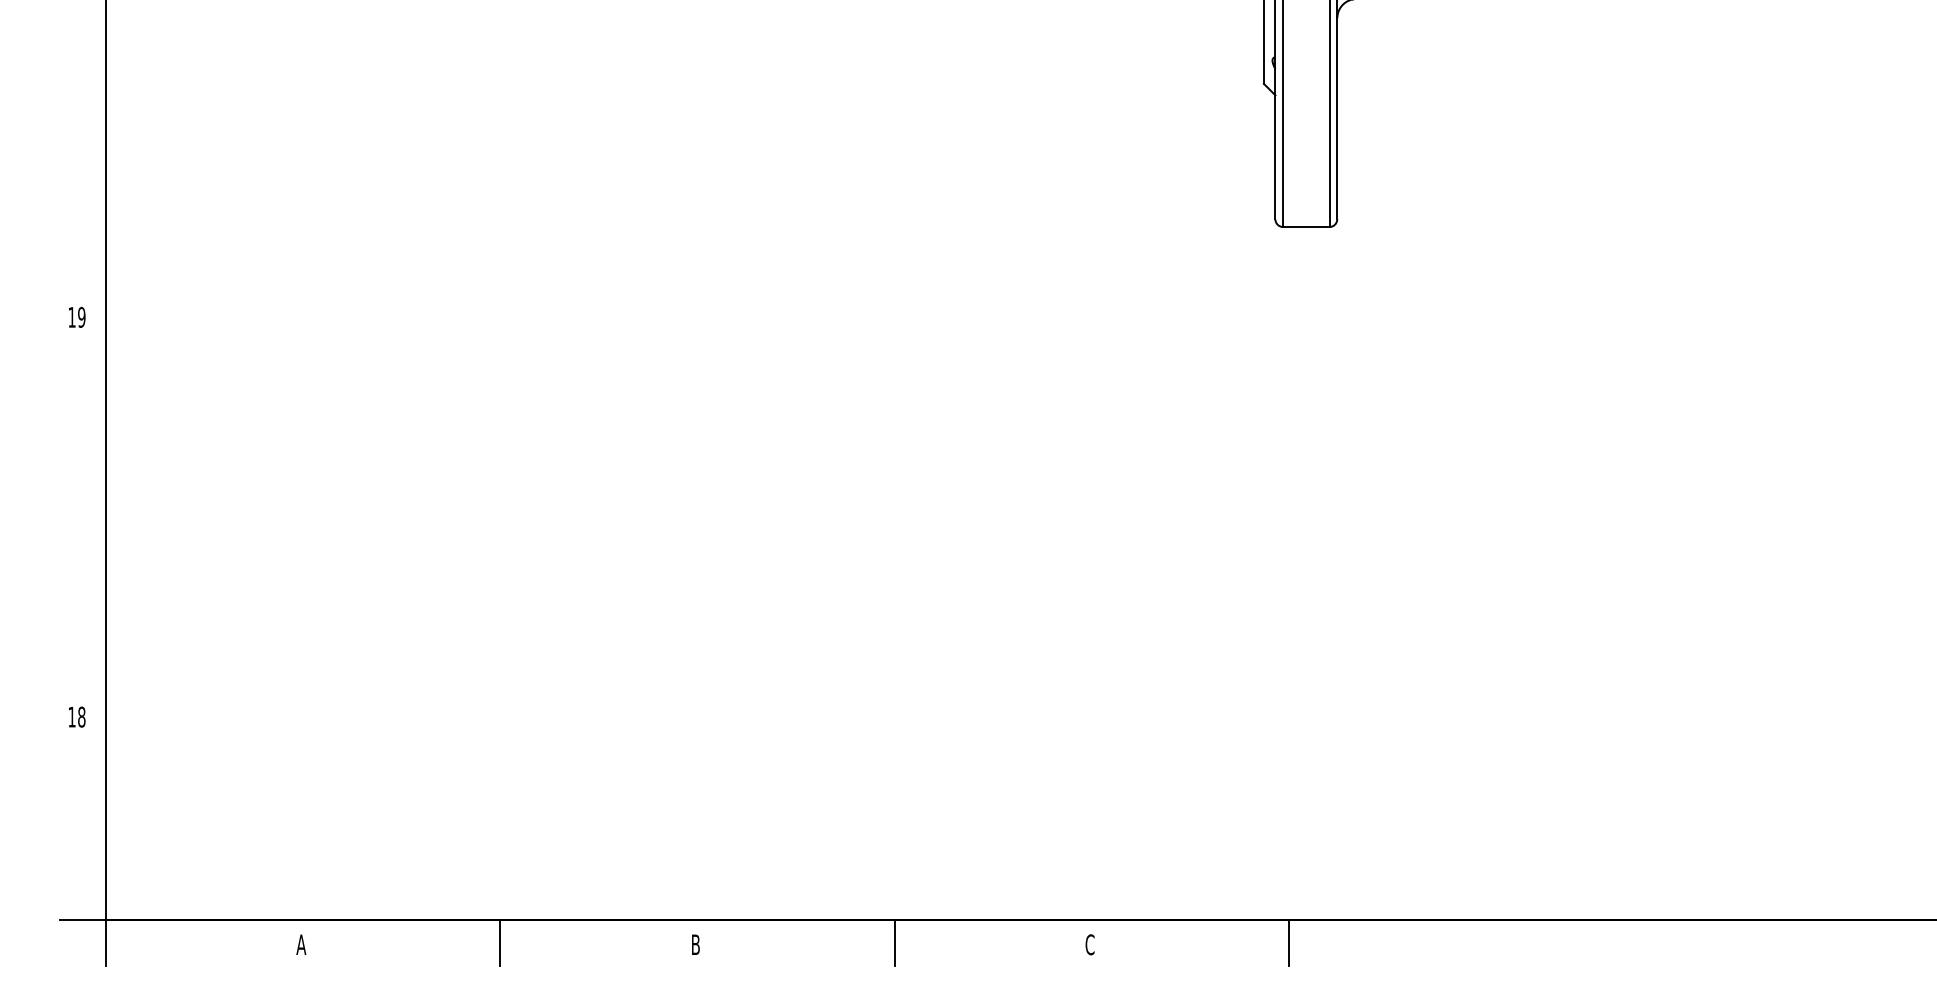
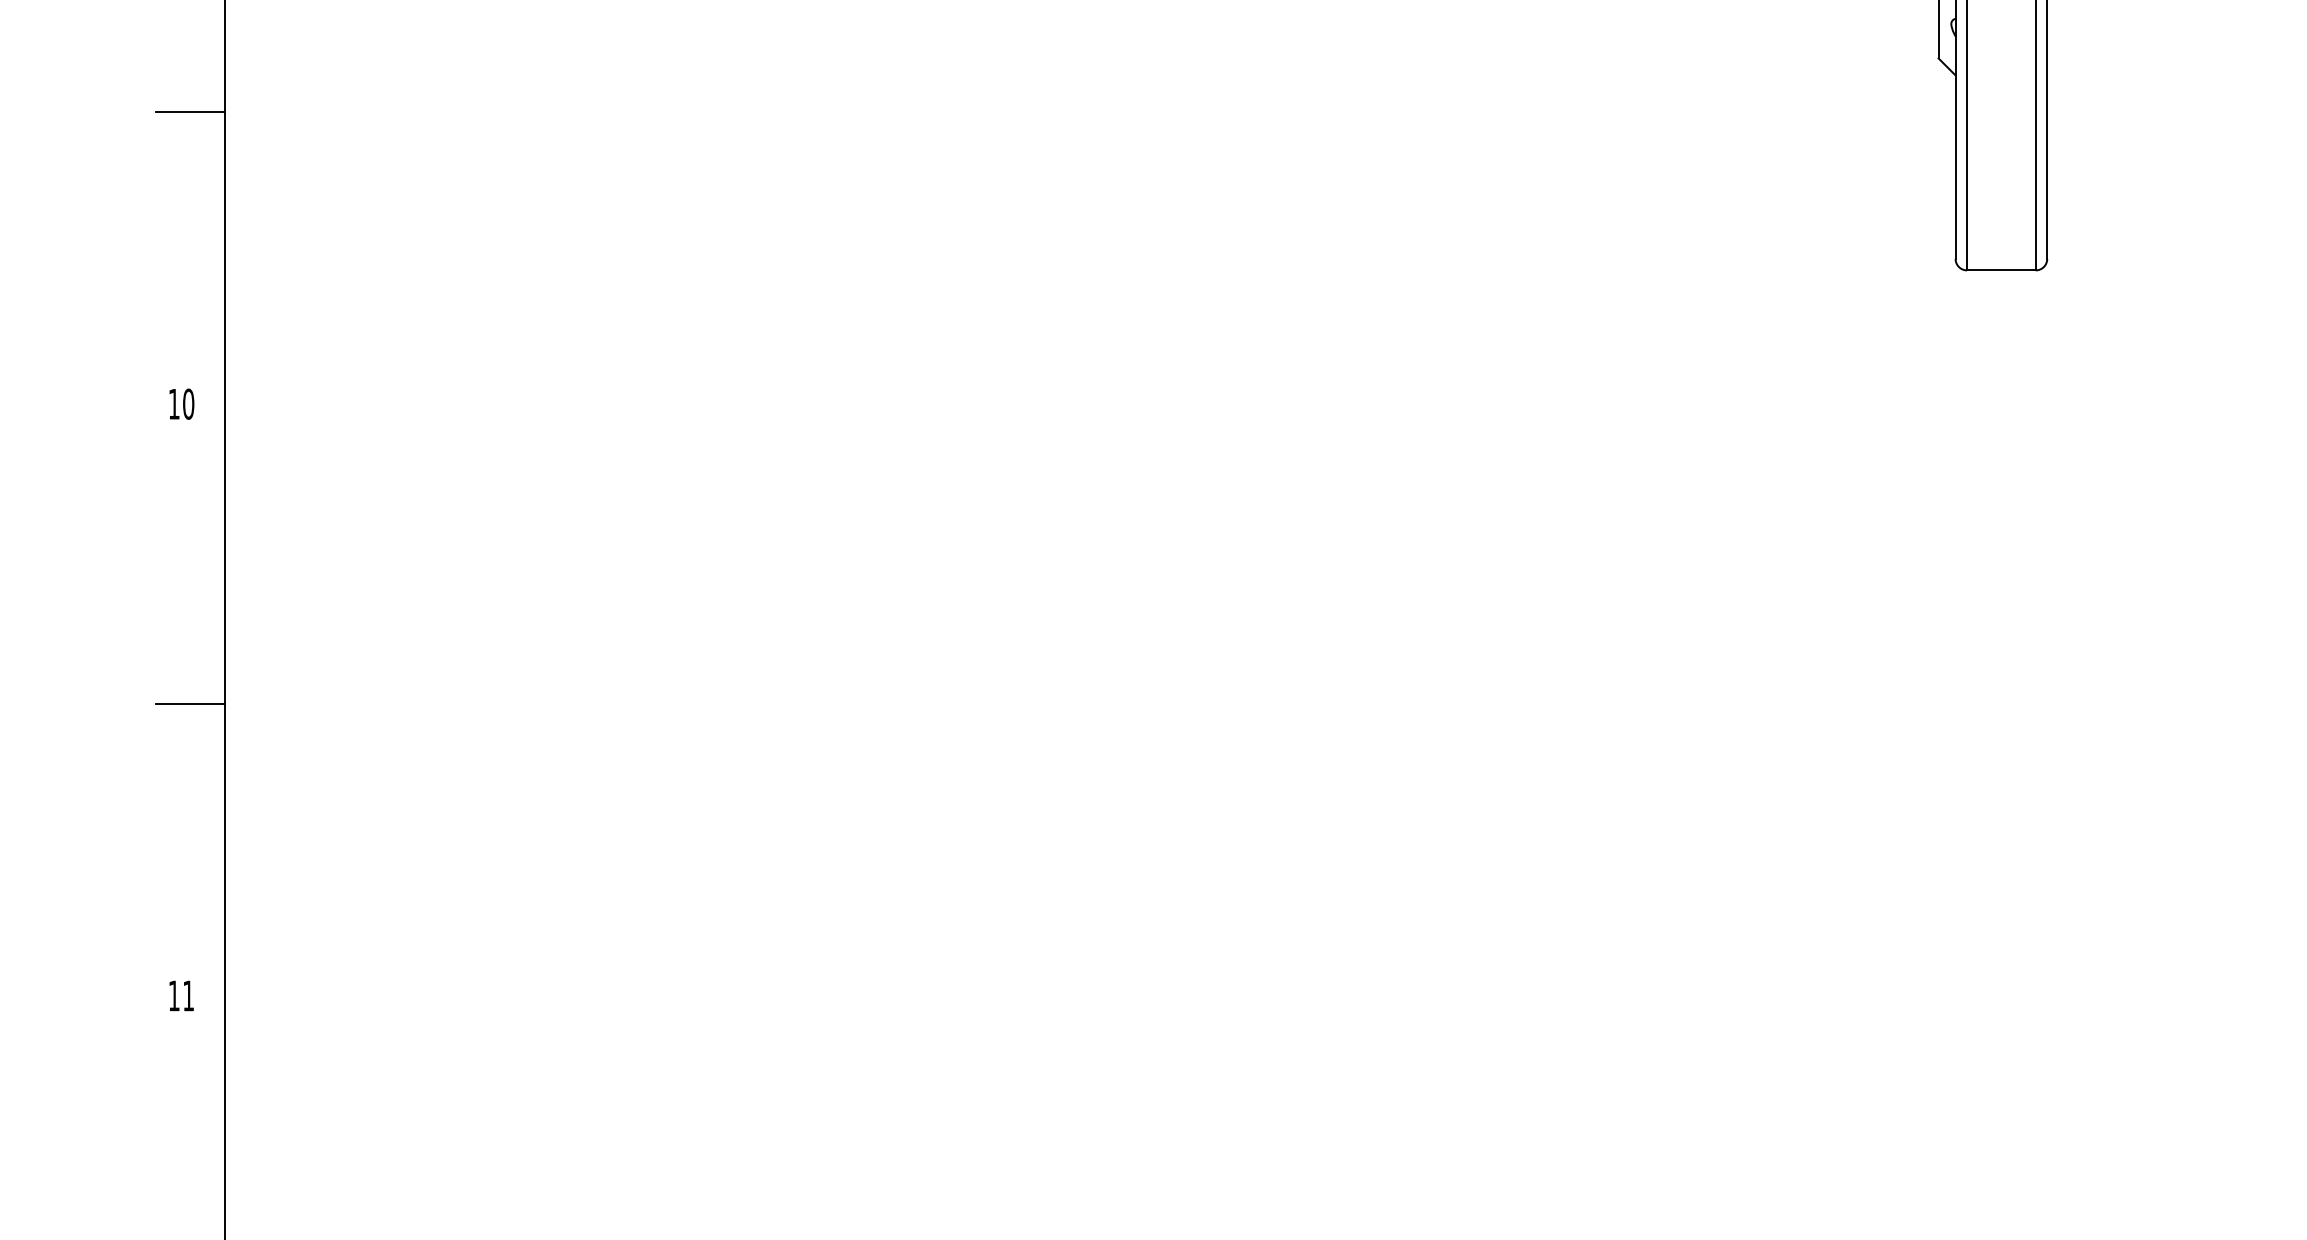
line: (82, 120) -> (189, 112), added
text: (81, 317) -> (188, 404), 19 -> 10
line: (82, 519) -> (189, 703), added
text: (81, 716) -> (188, 995), 18 -> 11

